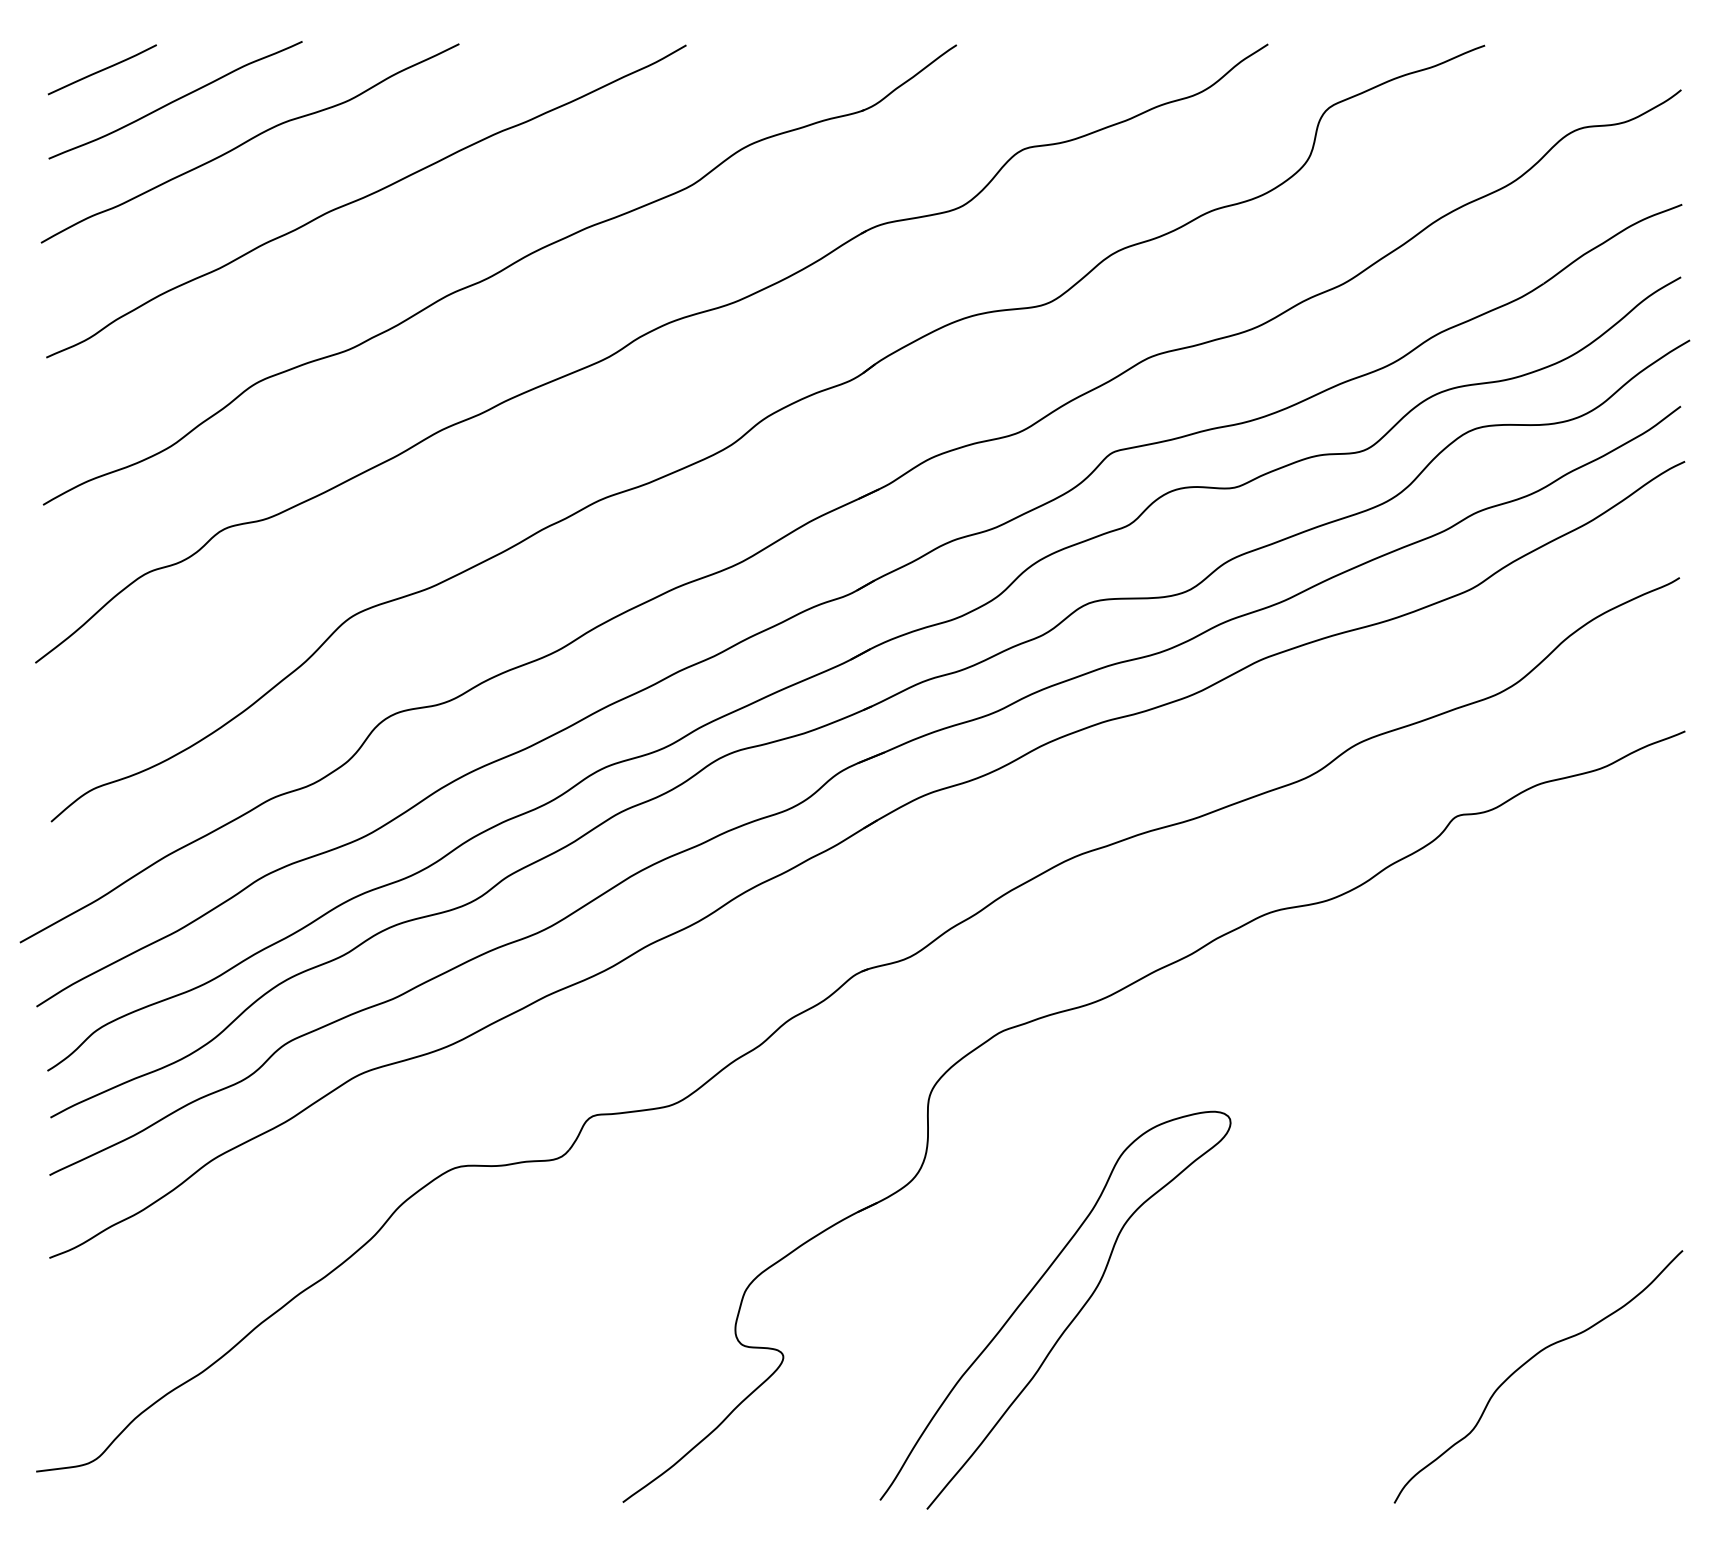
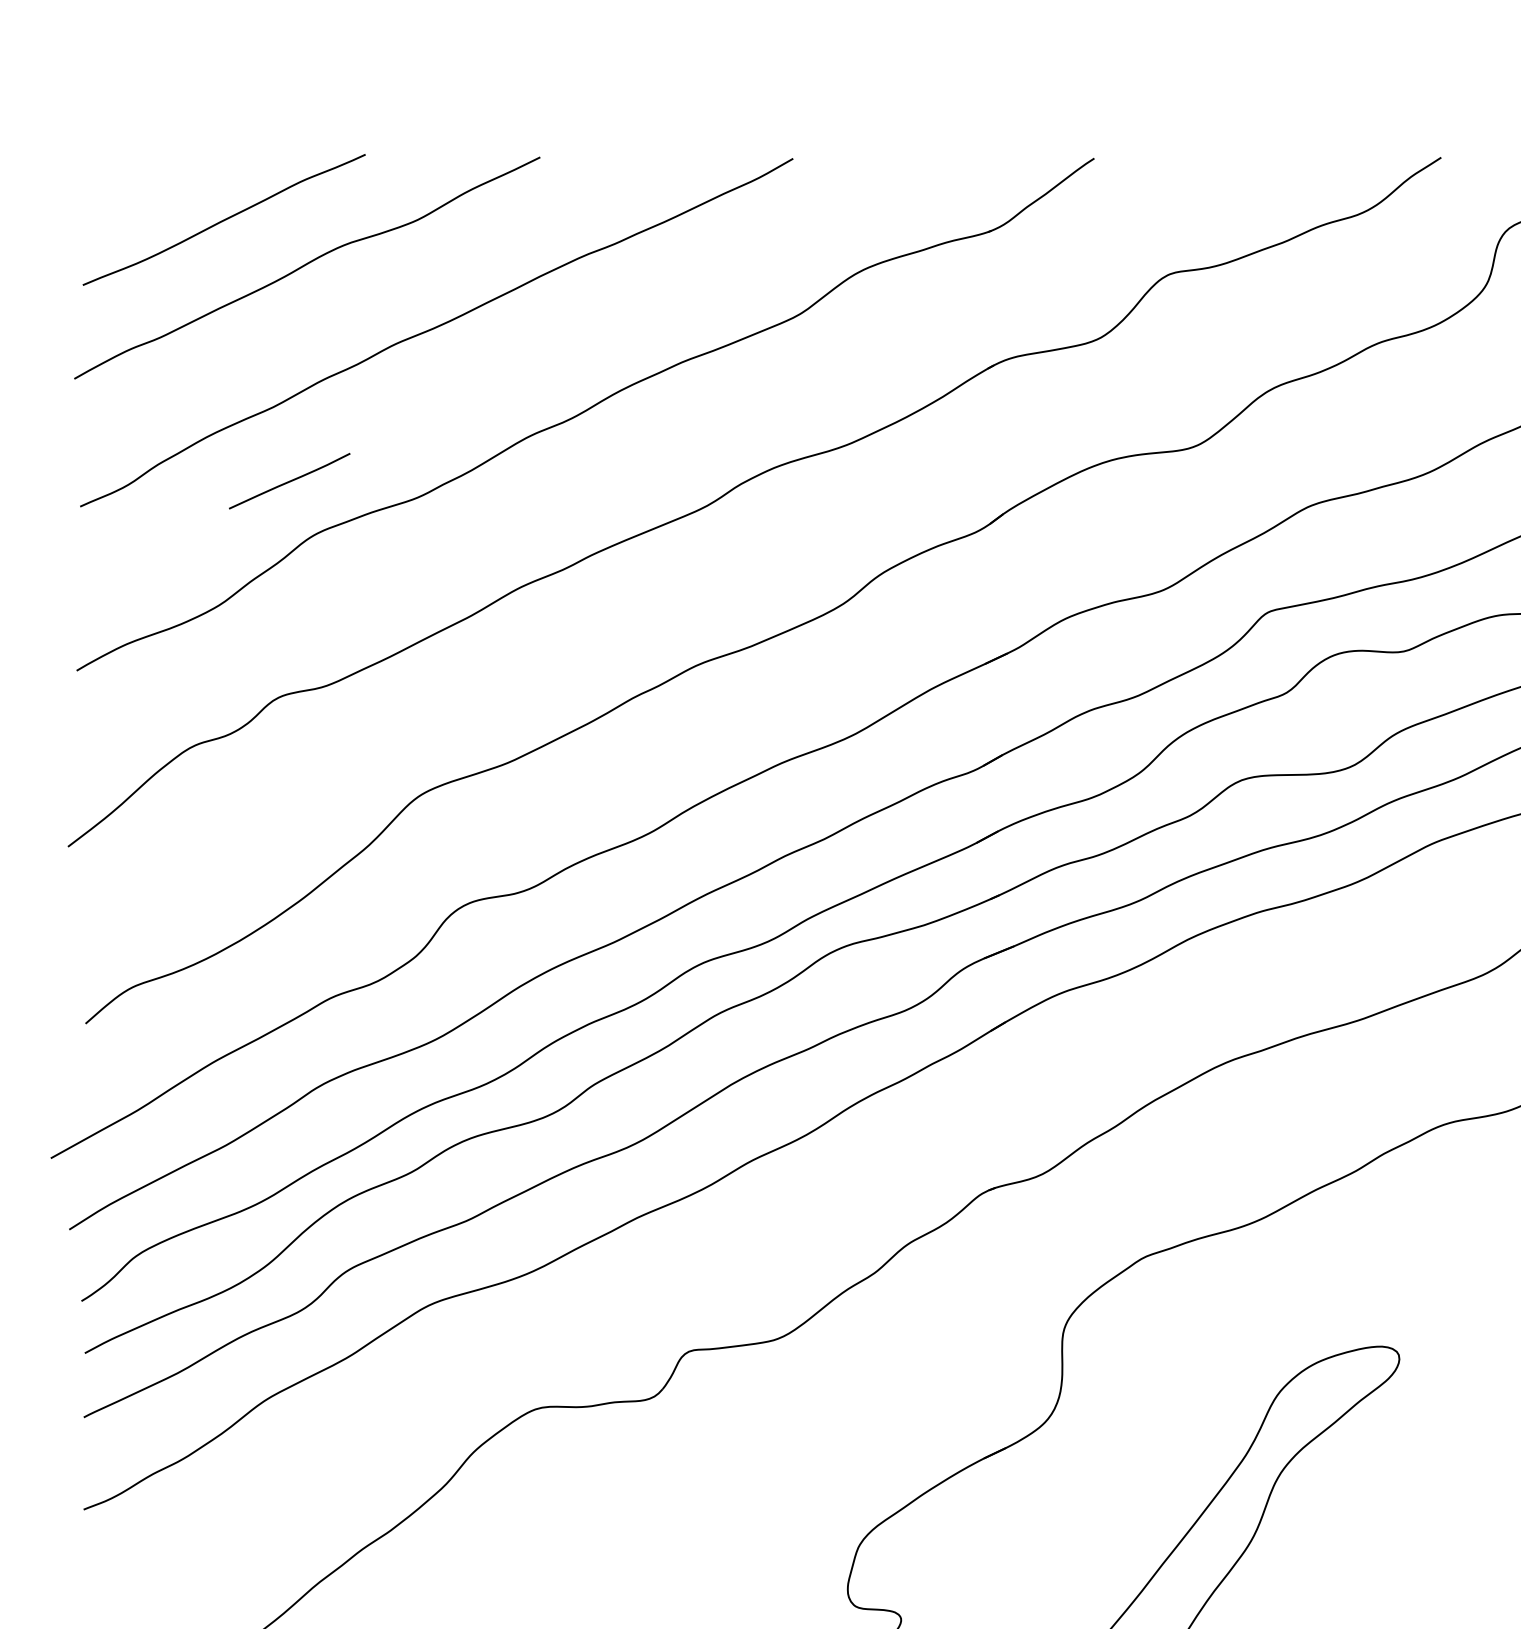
line: (101, 69) -> (288, 480), moved

